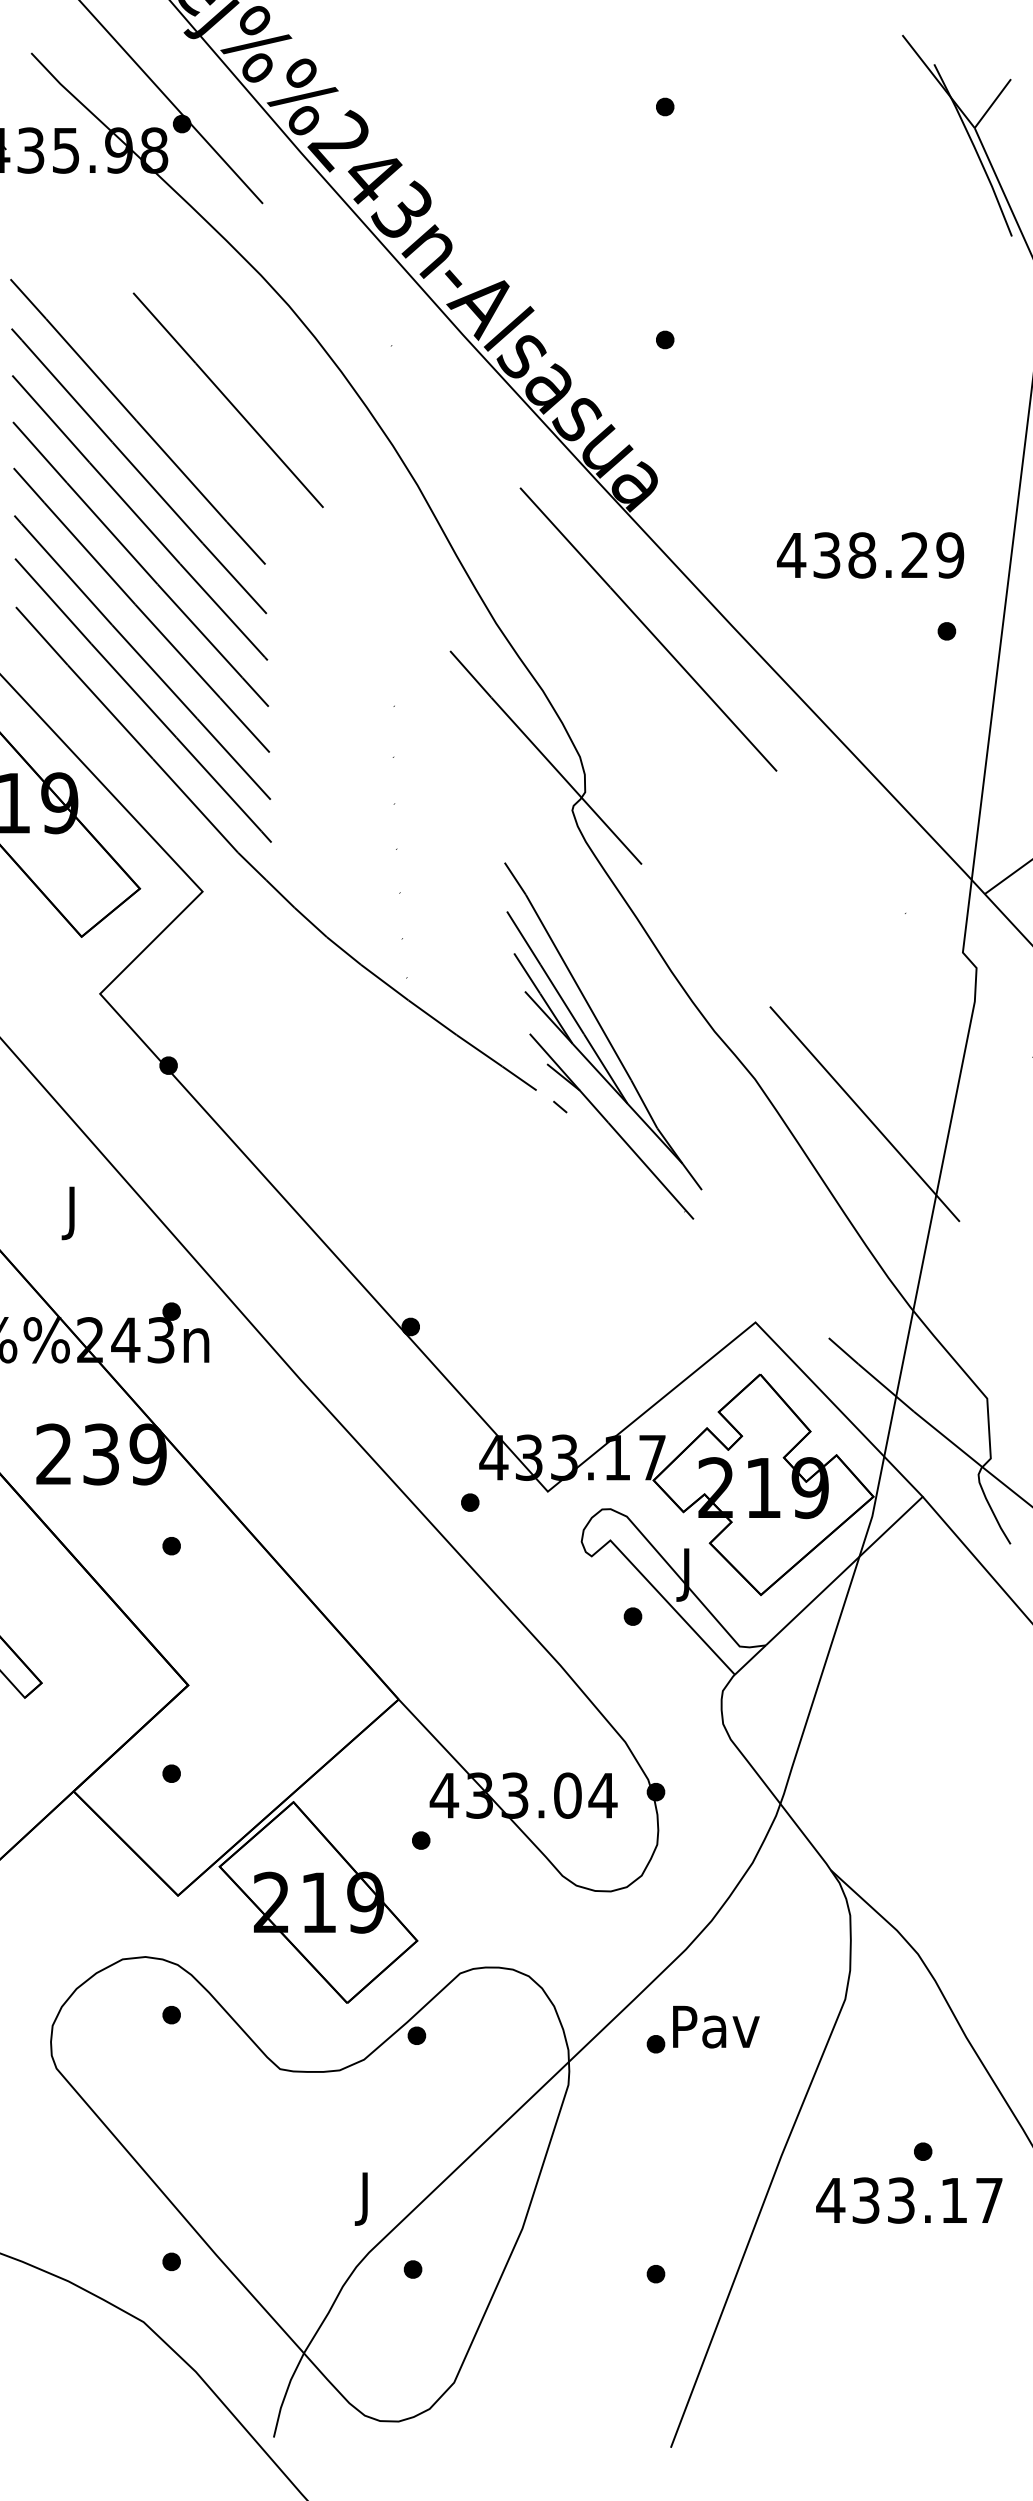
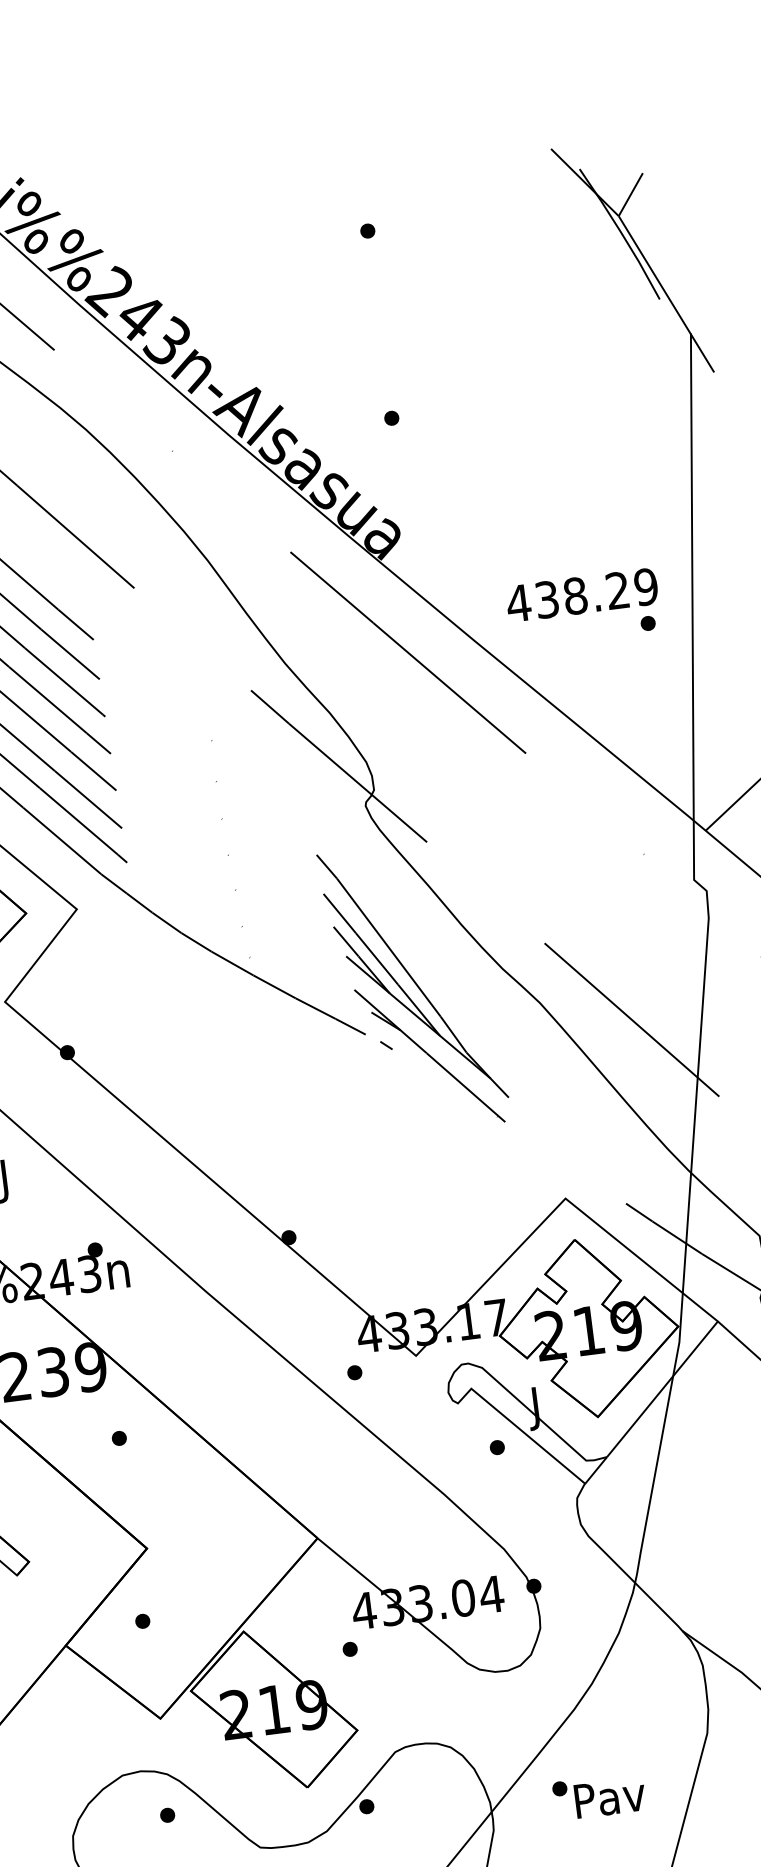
text: (870, 555) -> (582, 595), moved
text: (716, 2027) -> (610, 1798), moved

